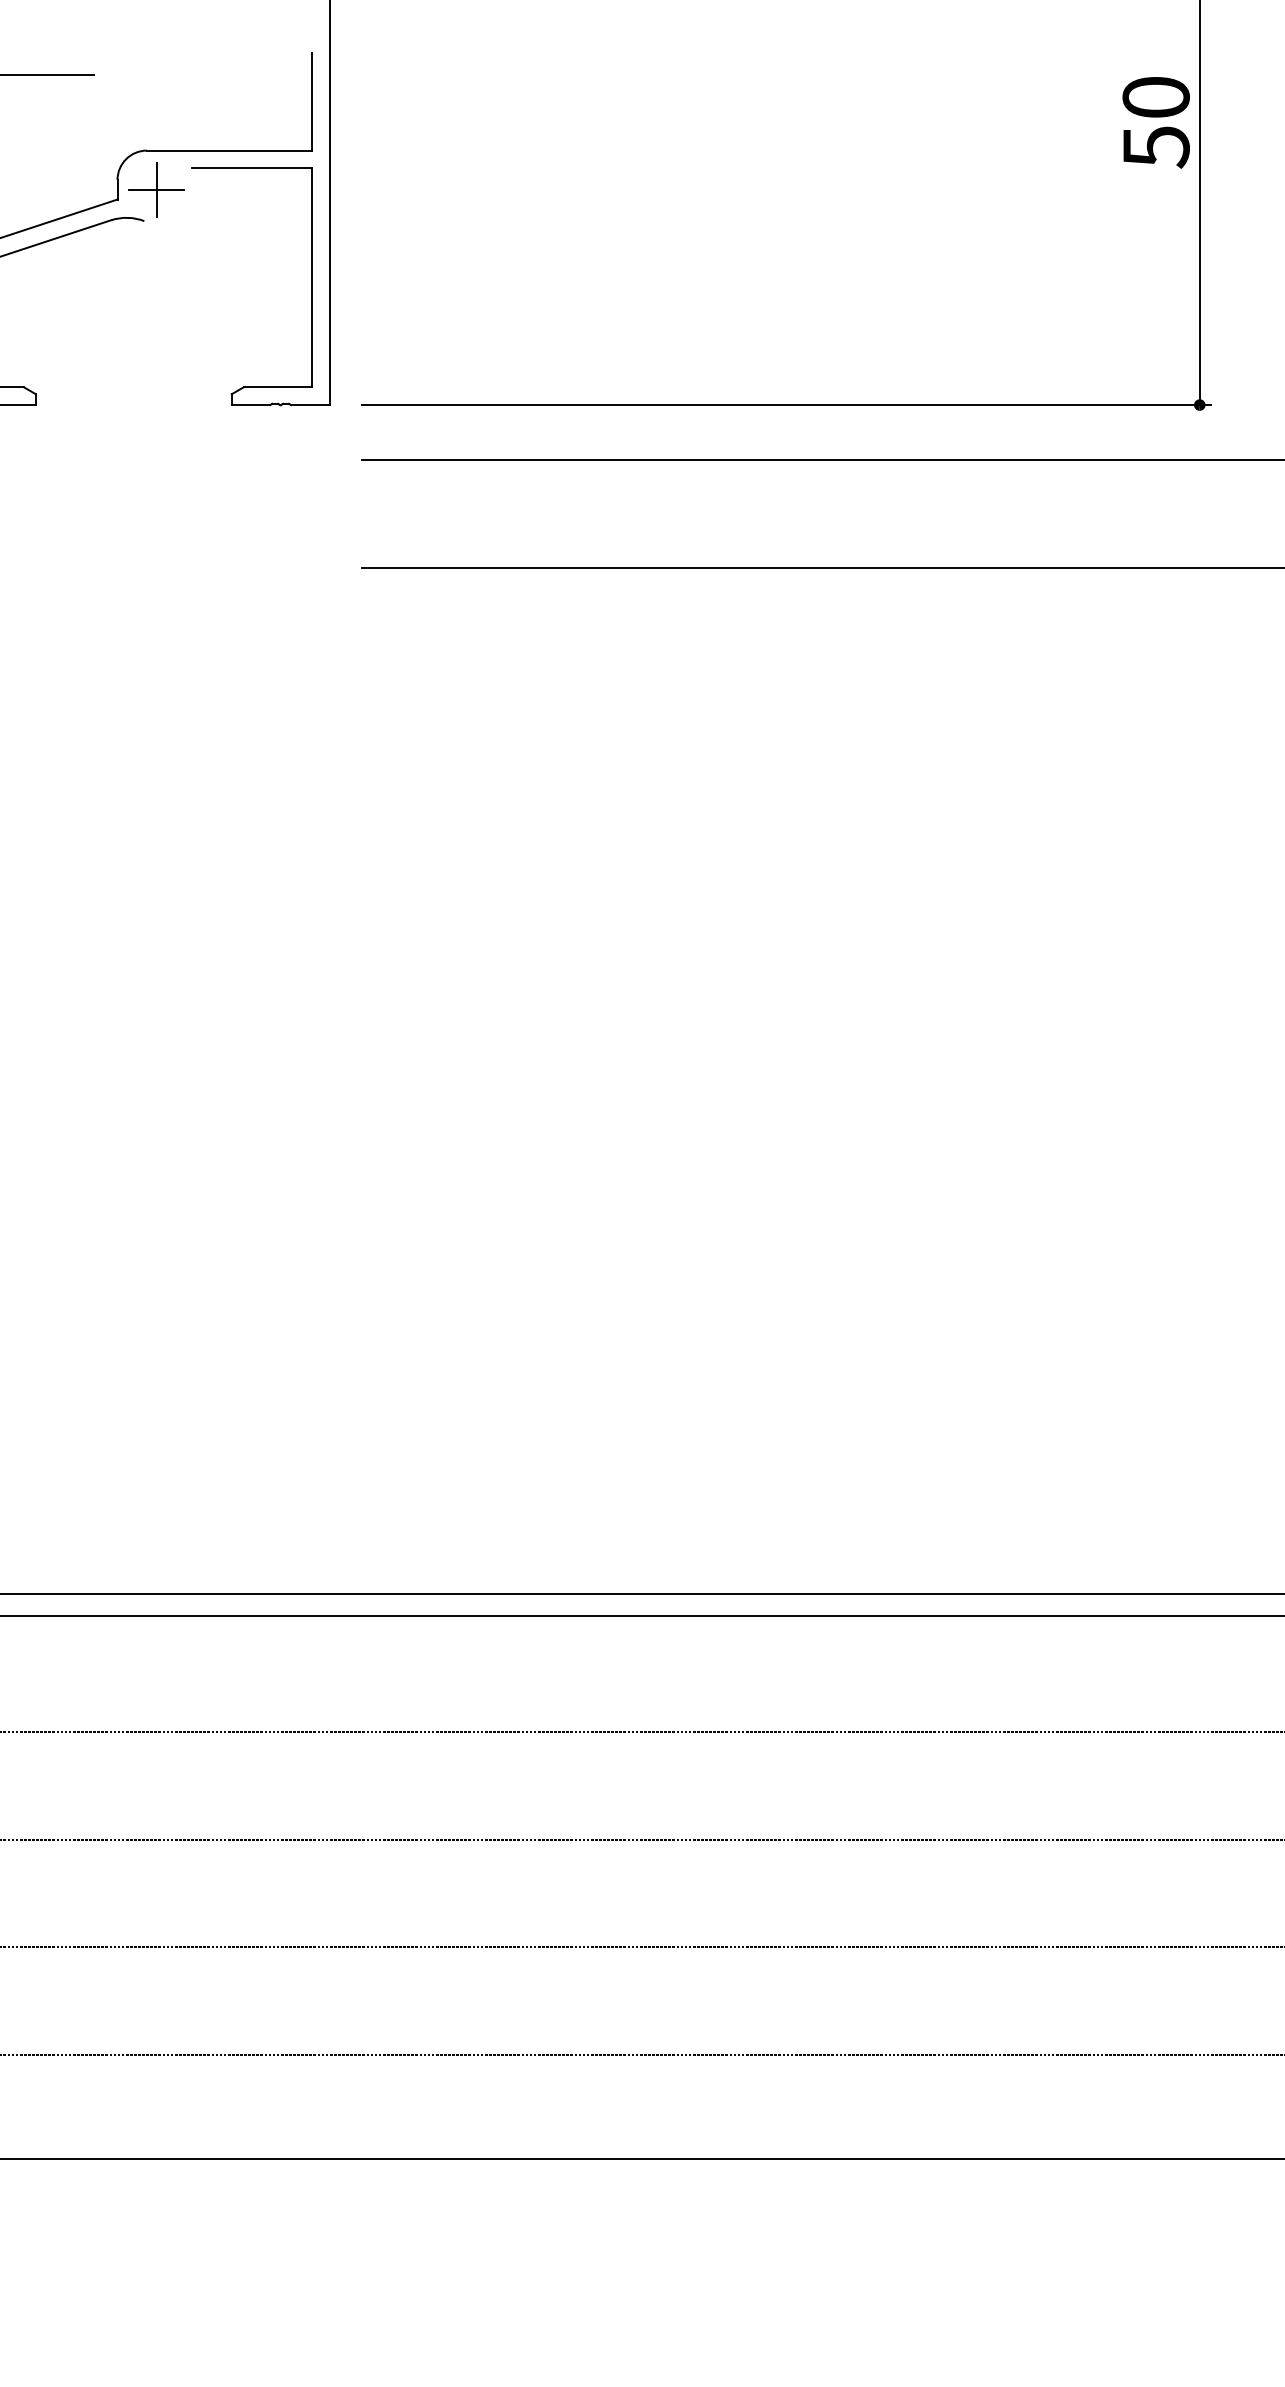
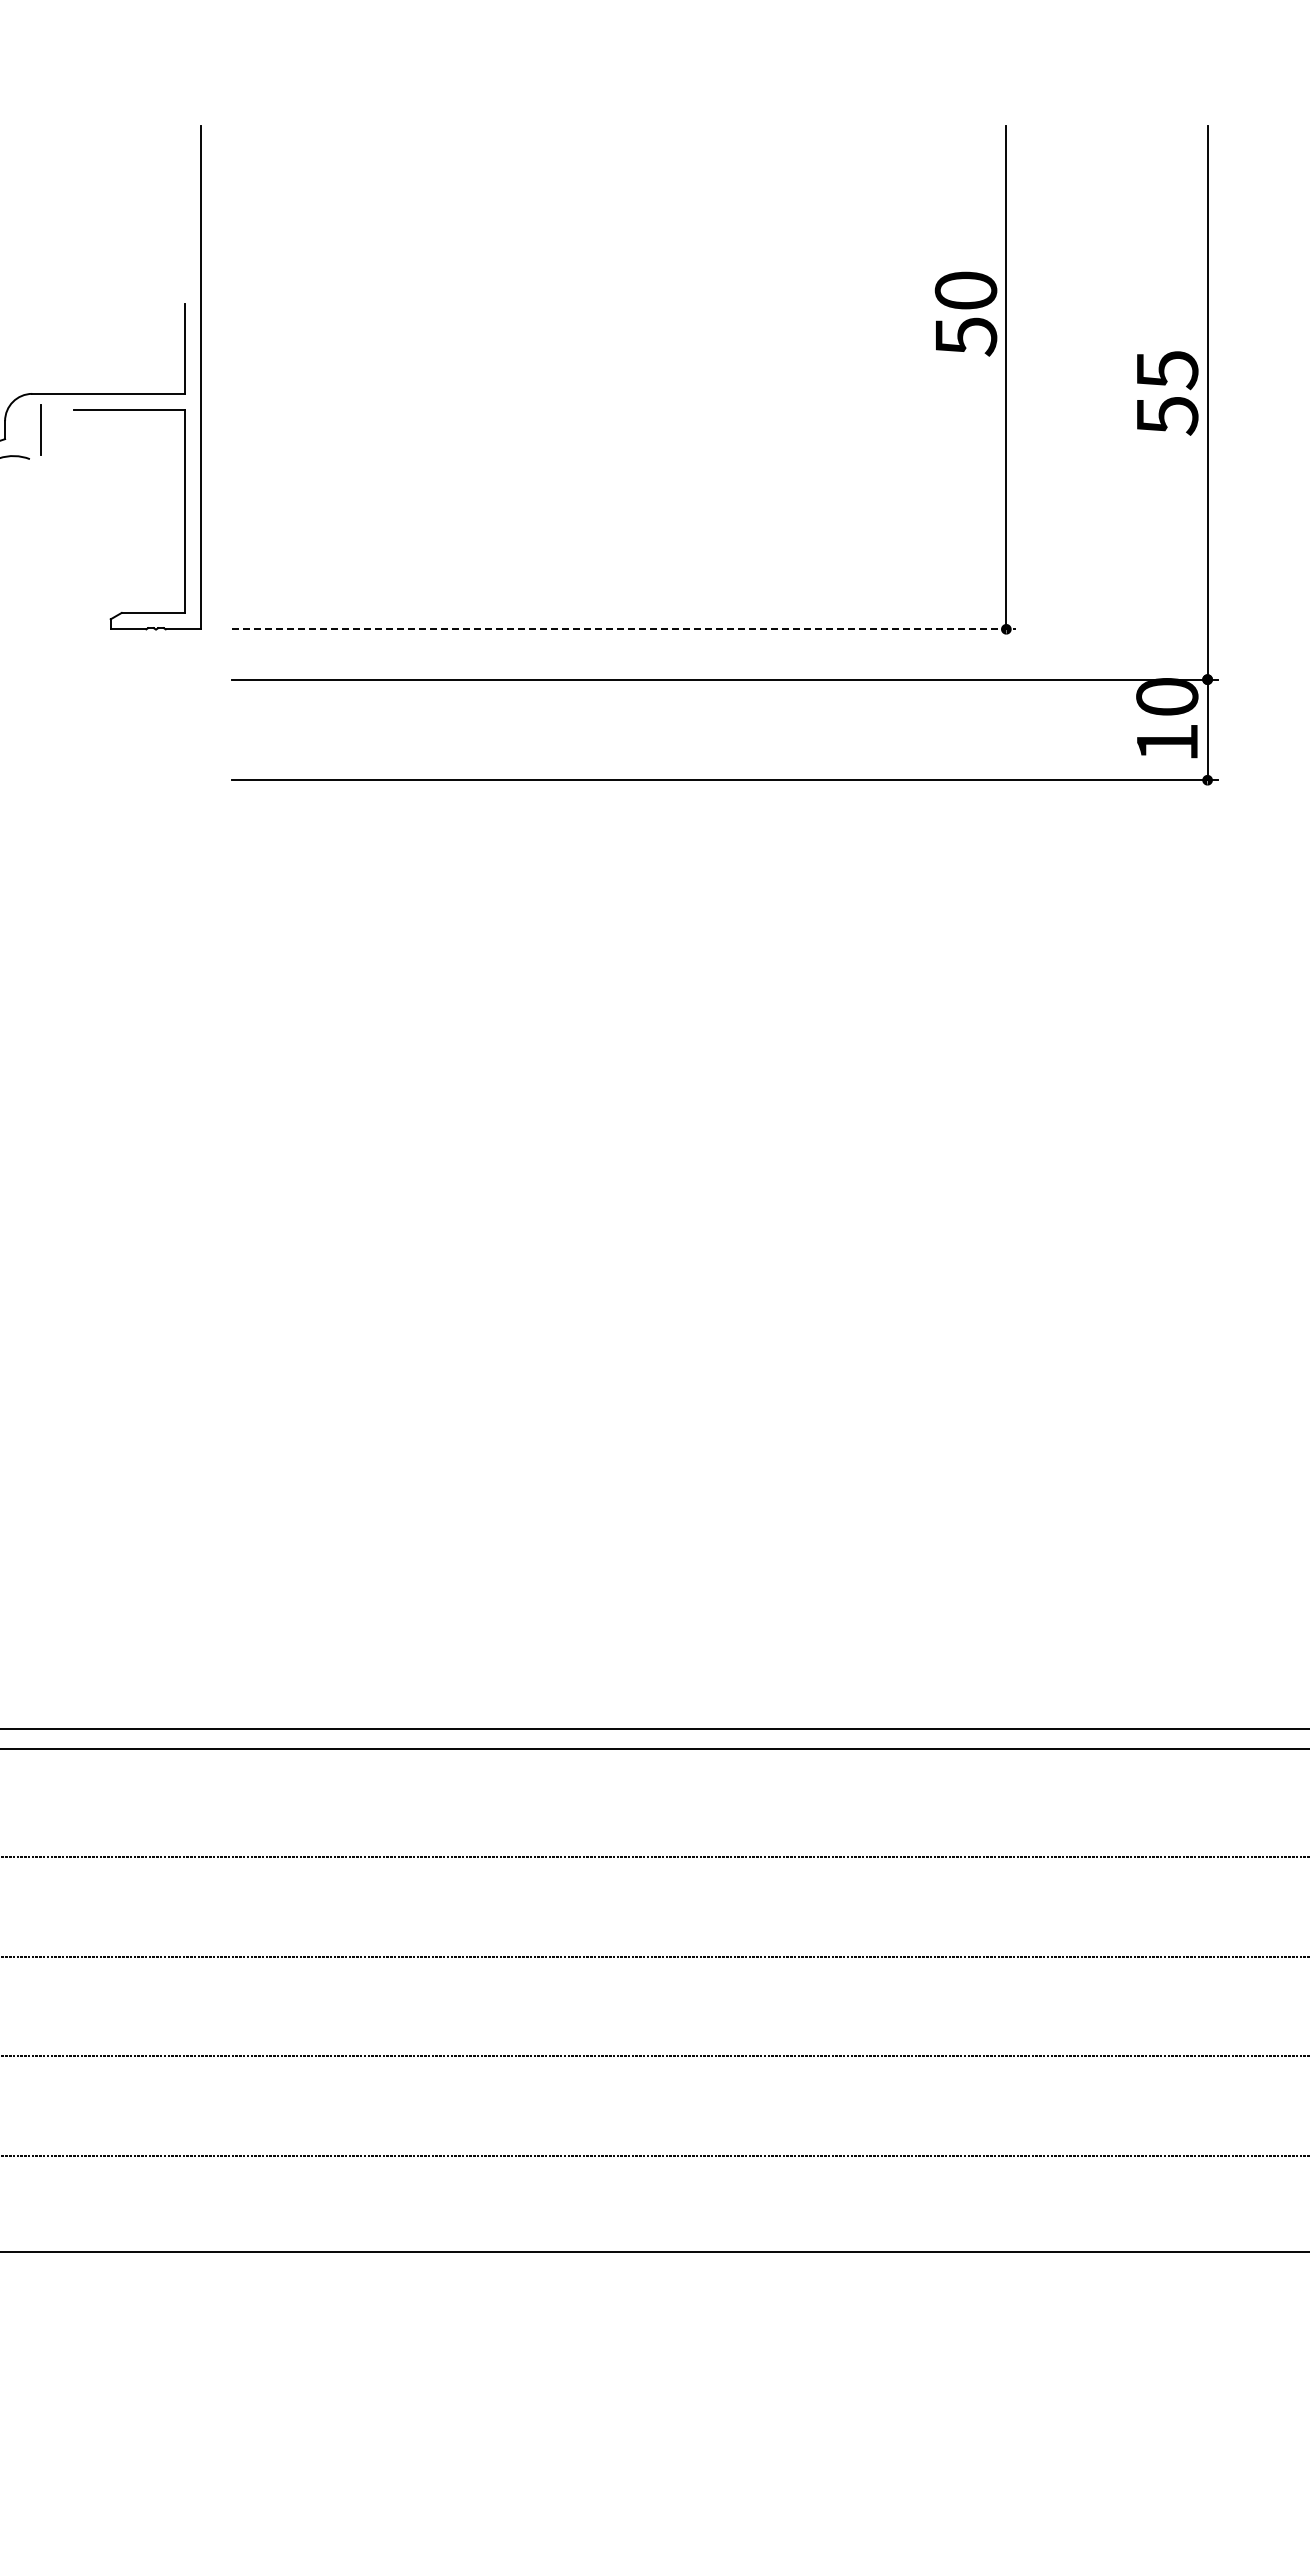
text: (1155, 122) -> (965, 313), moved
line: (156, 190) -> (41, 430), removed
line: (787, 405) -> (624, 629), solid -> dashed

